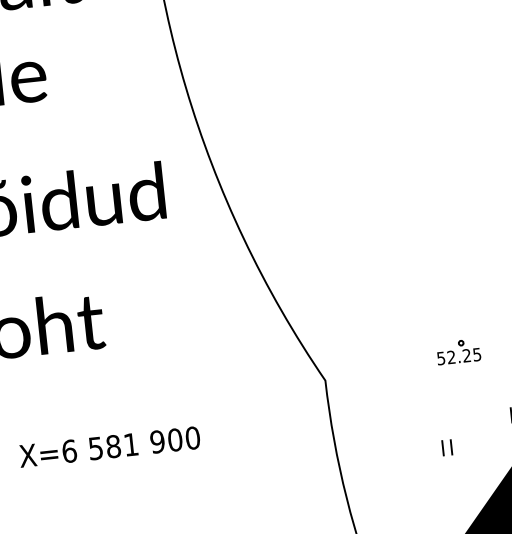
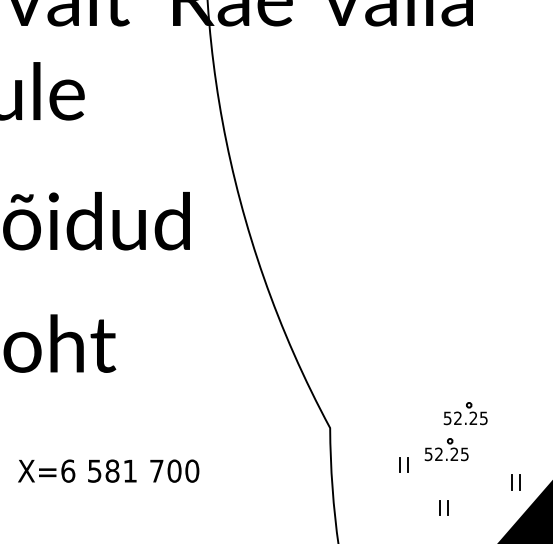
part: (443, 389) -> (446, 449), added
part: (402, 409) -> (403, 464), added
text: (157, 441) -> (156, 470), 900 -> 700

